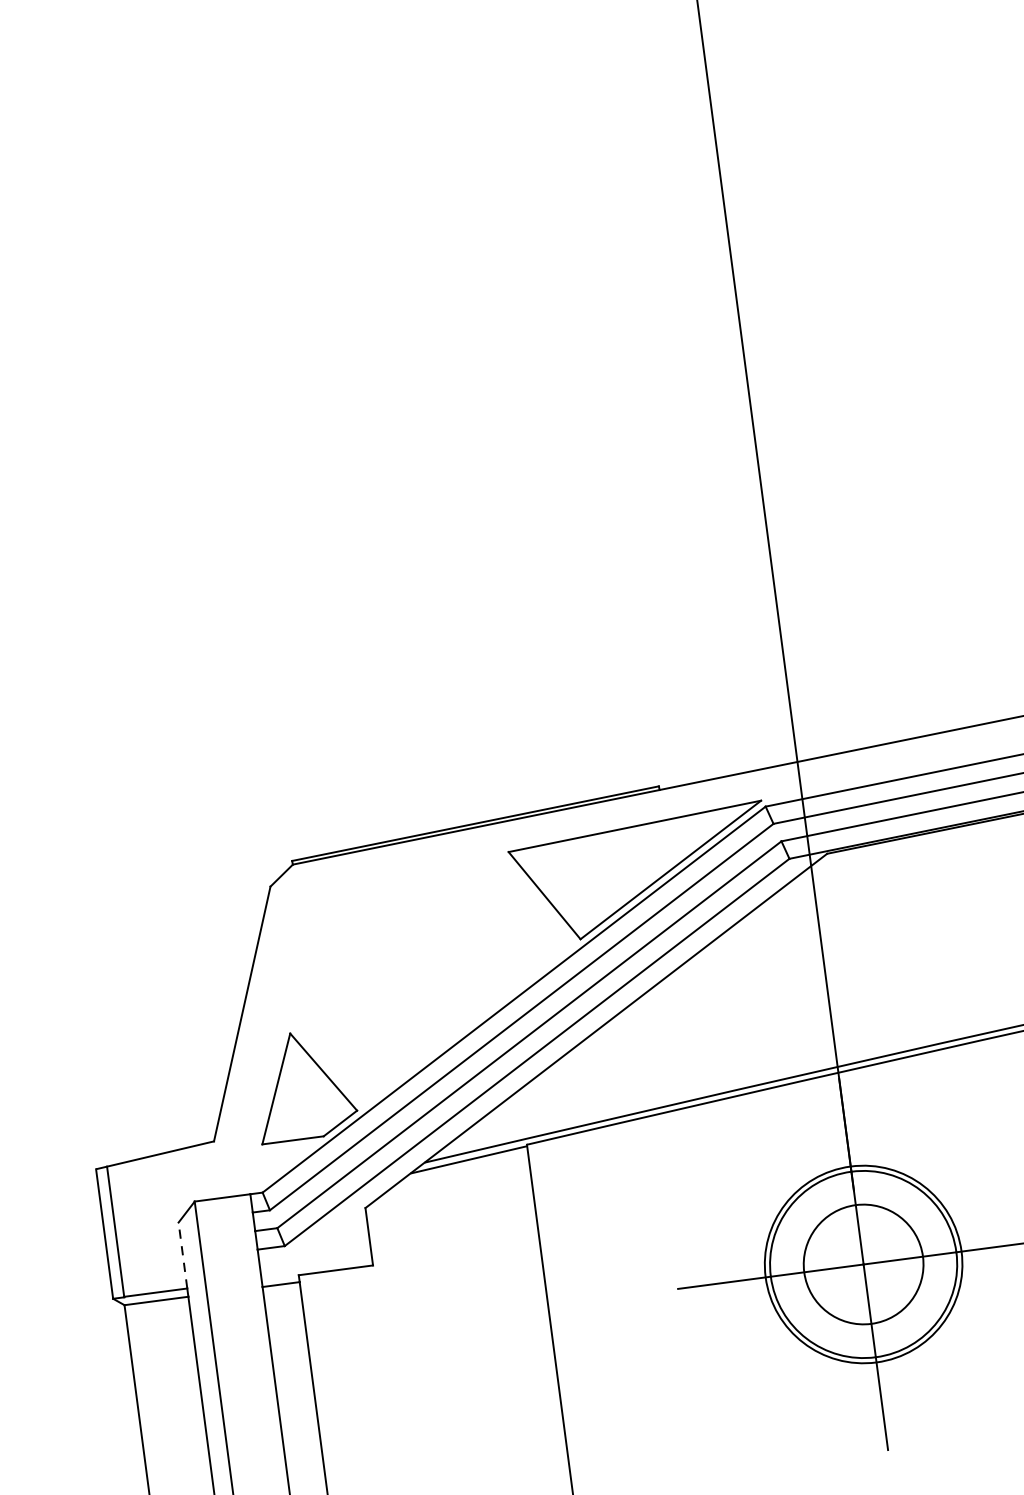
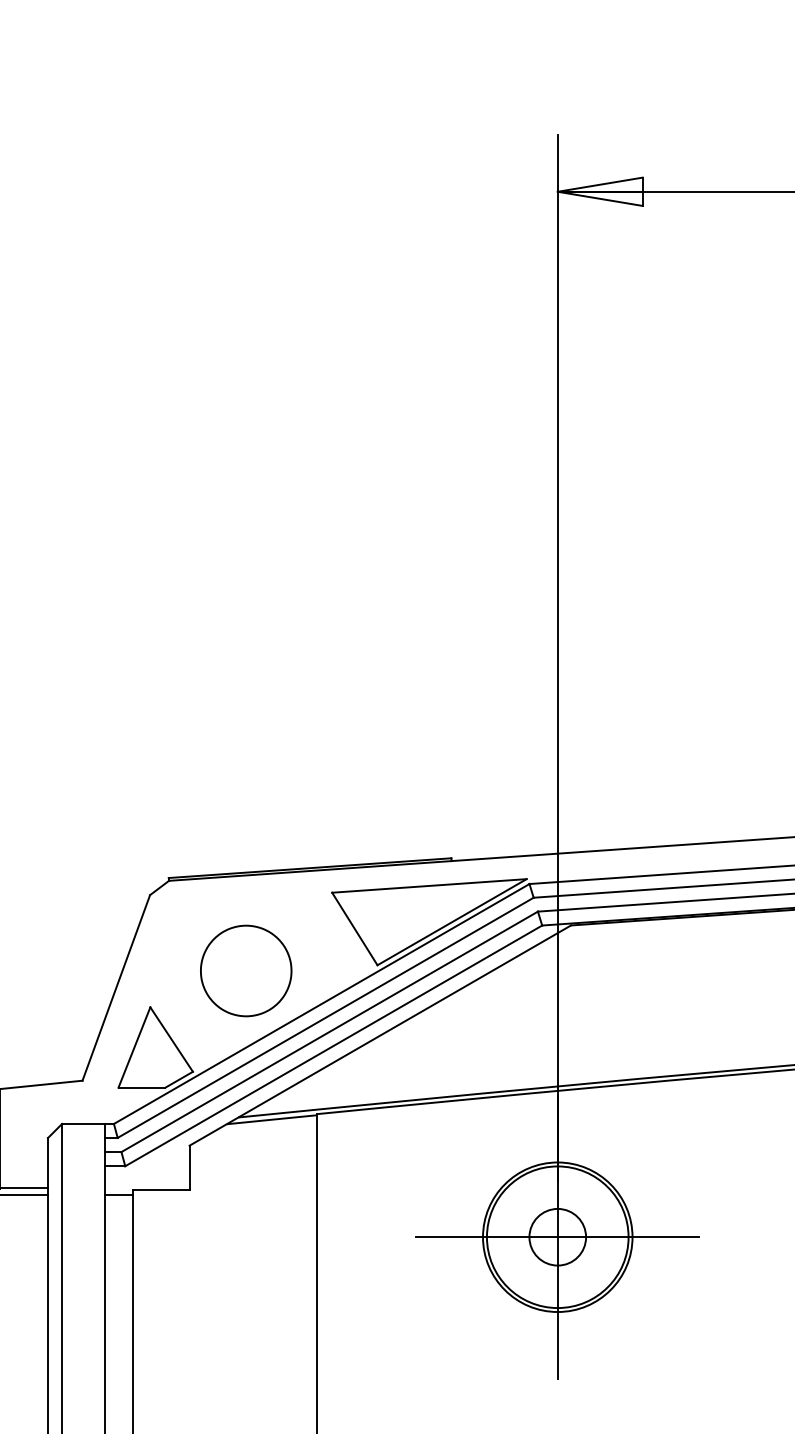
part: (409, 968) -> (246, 970), added
line: (182, 1254) -> (47, 1162), dashed -> solid
circle: (863, 1263) -> (557, 1236), size x0.62

